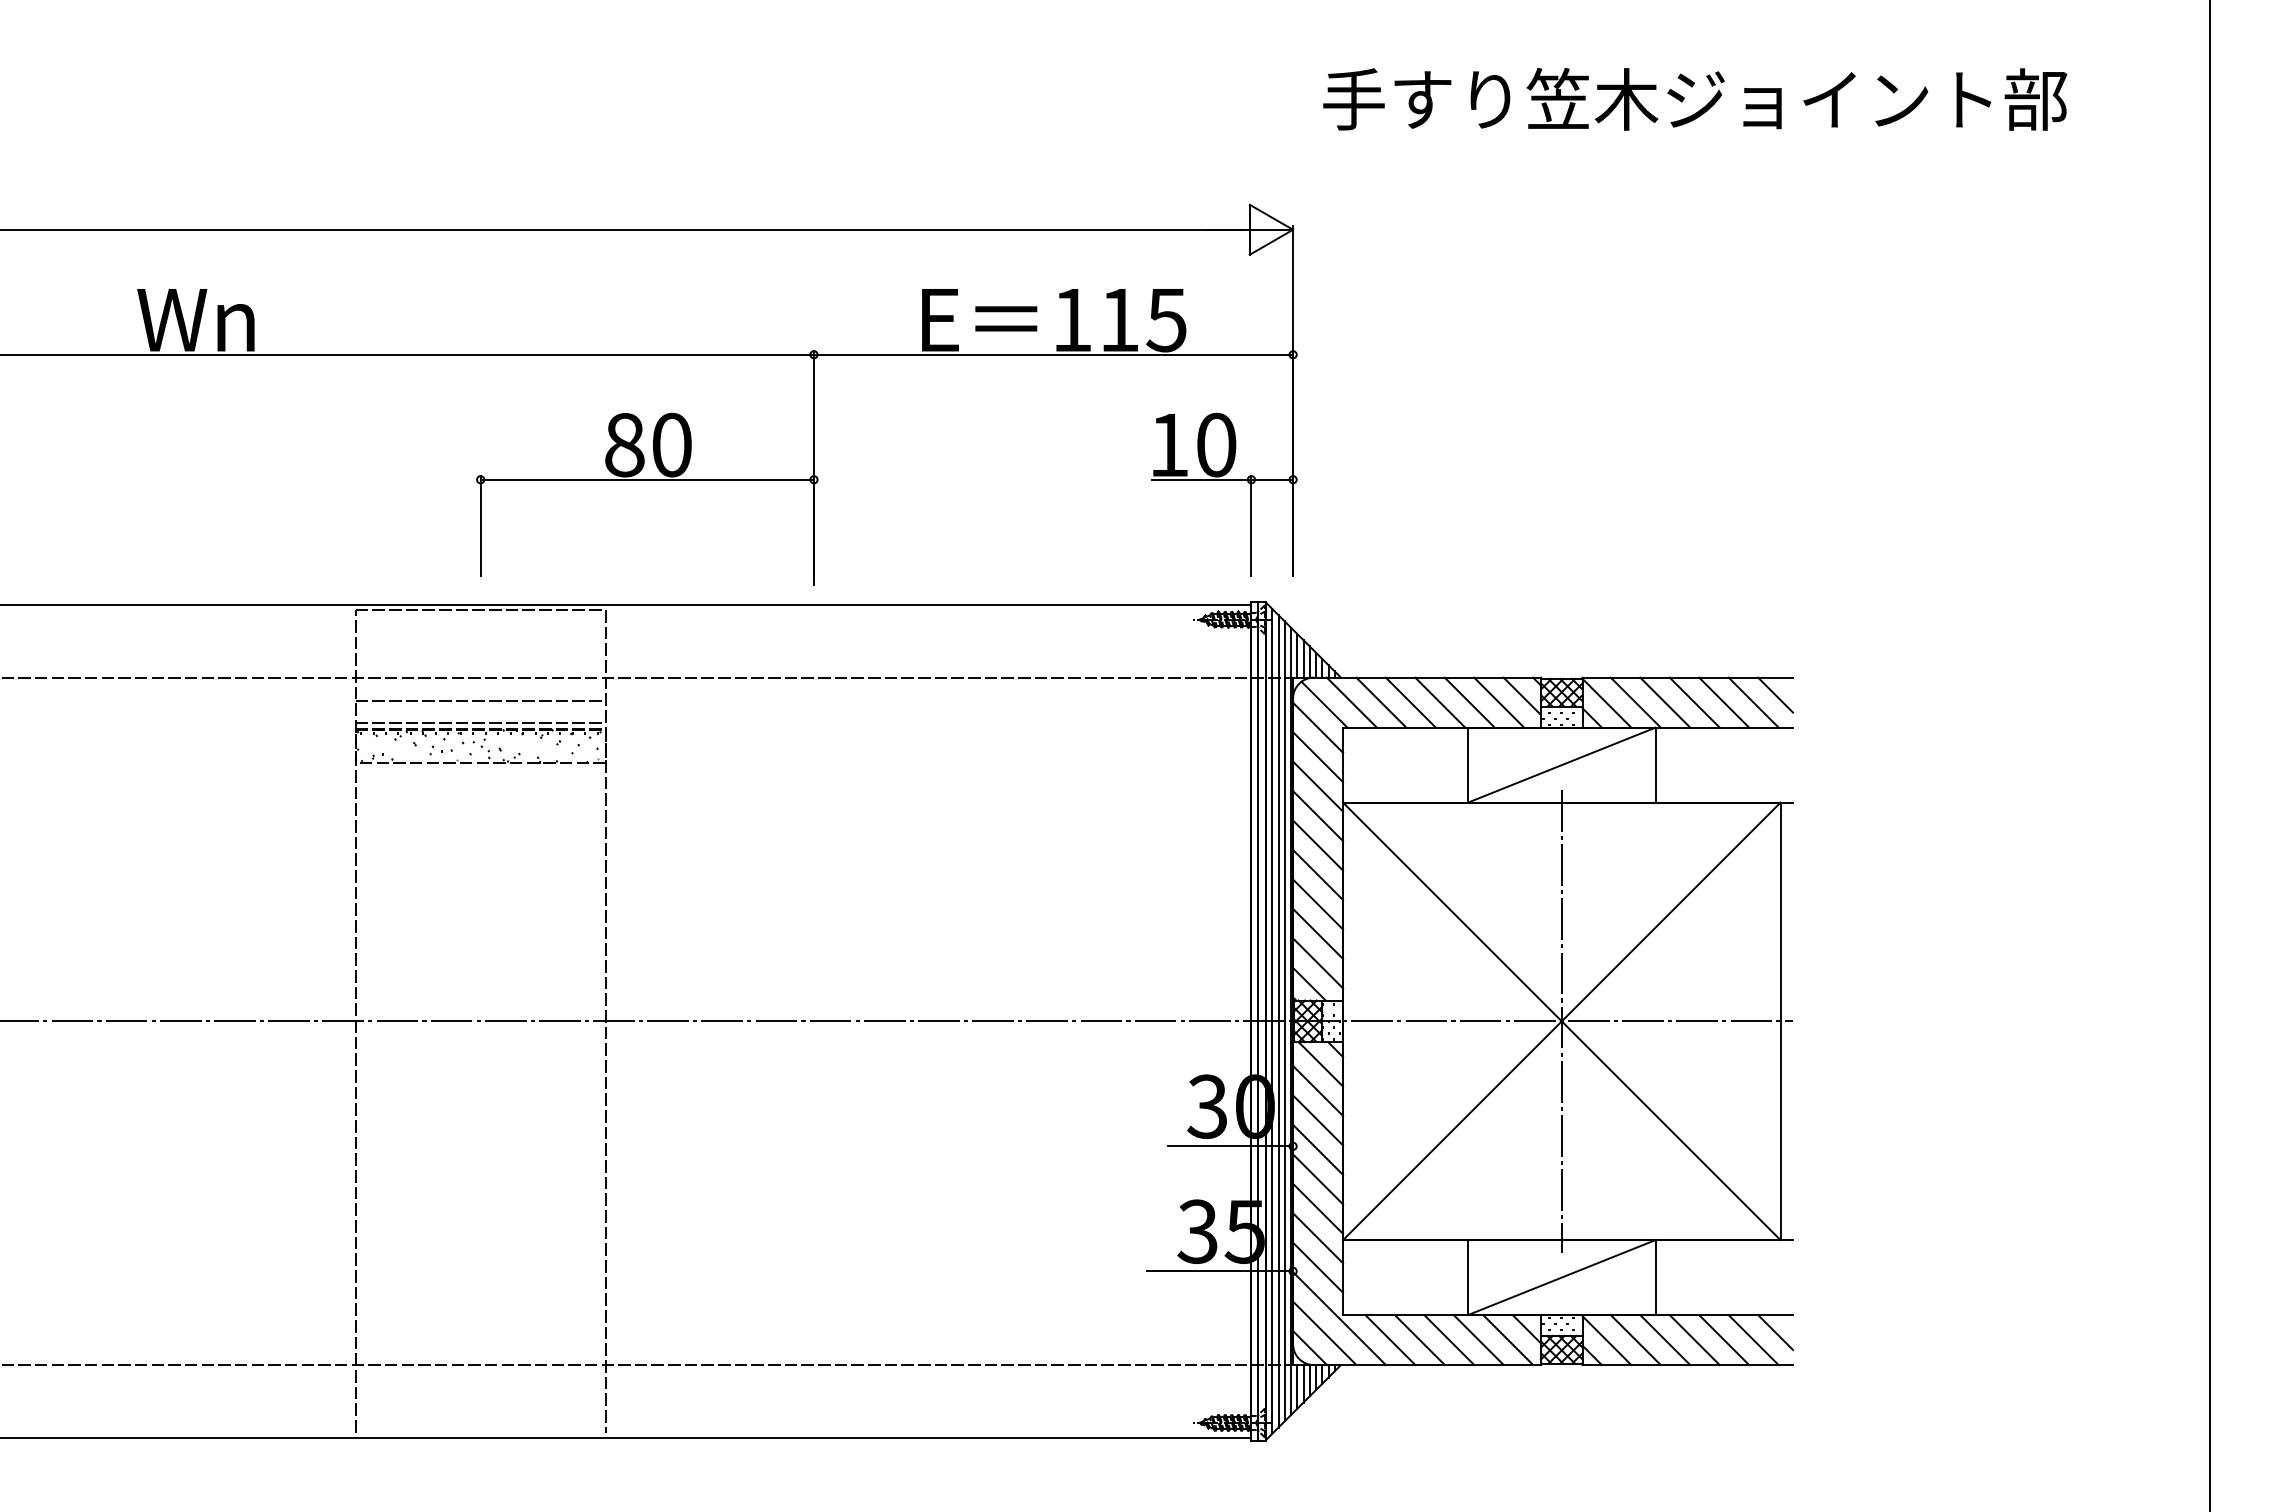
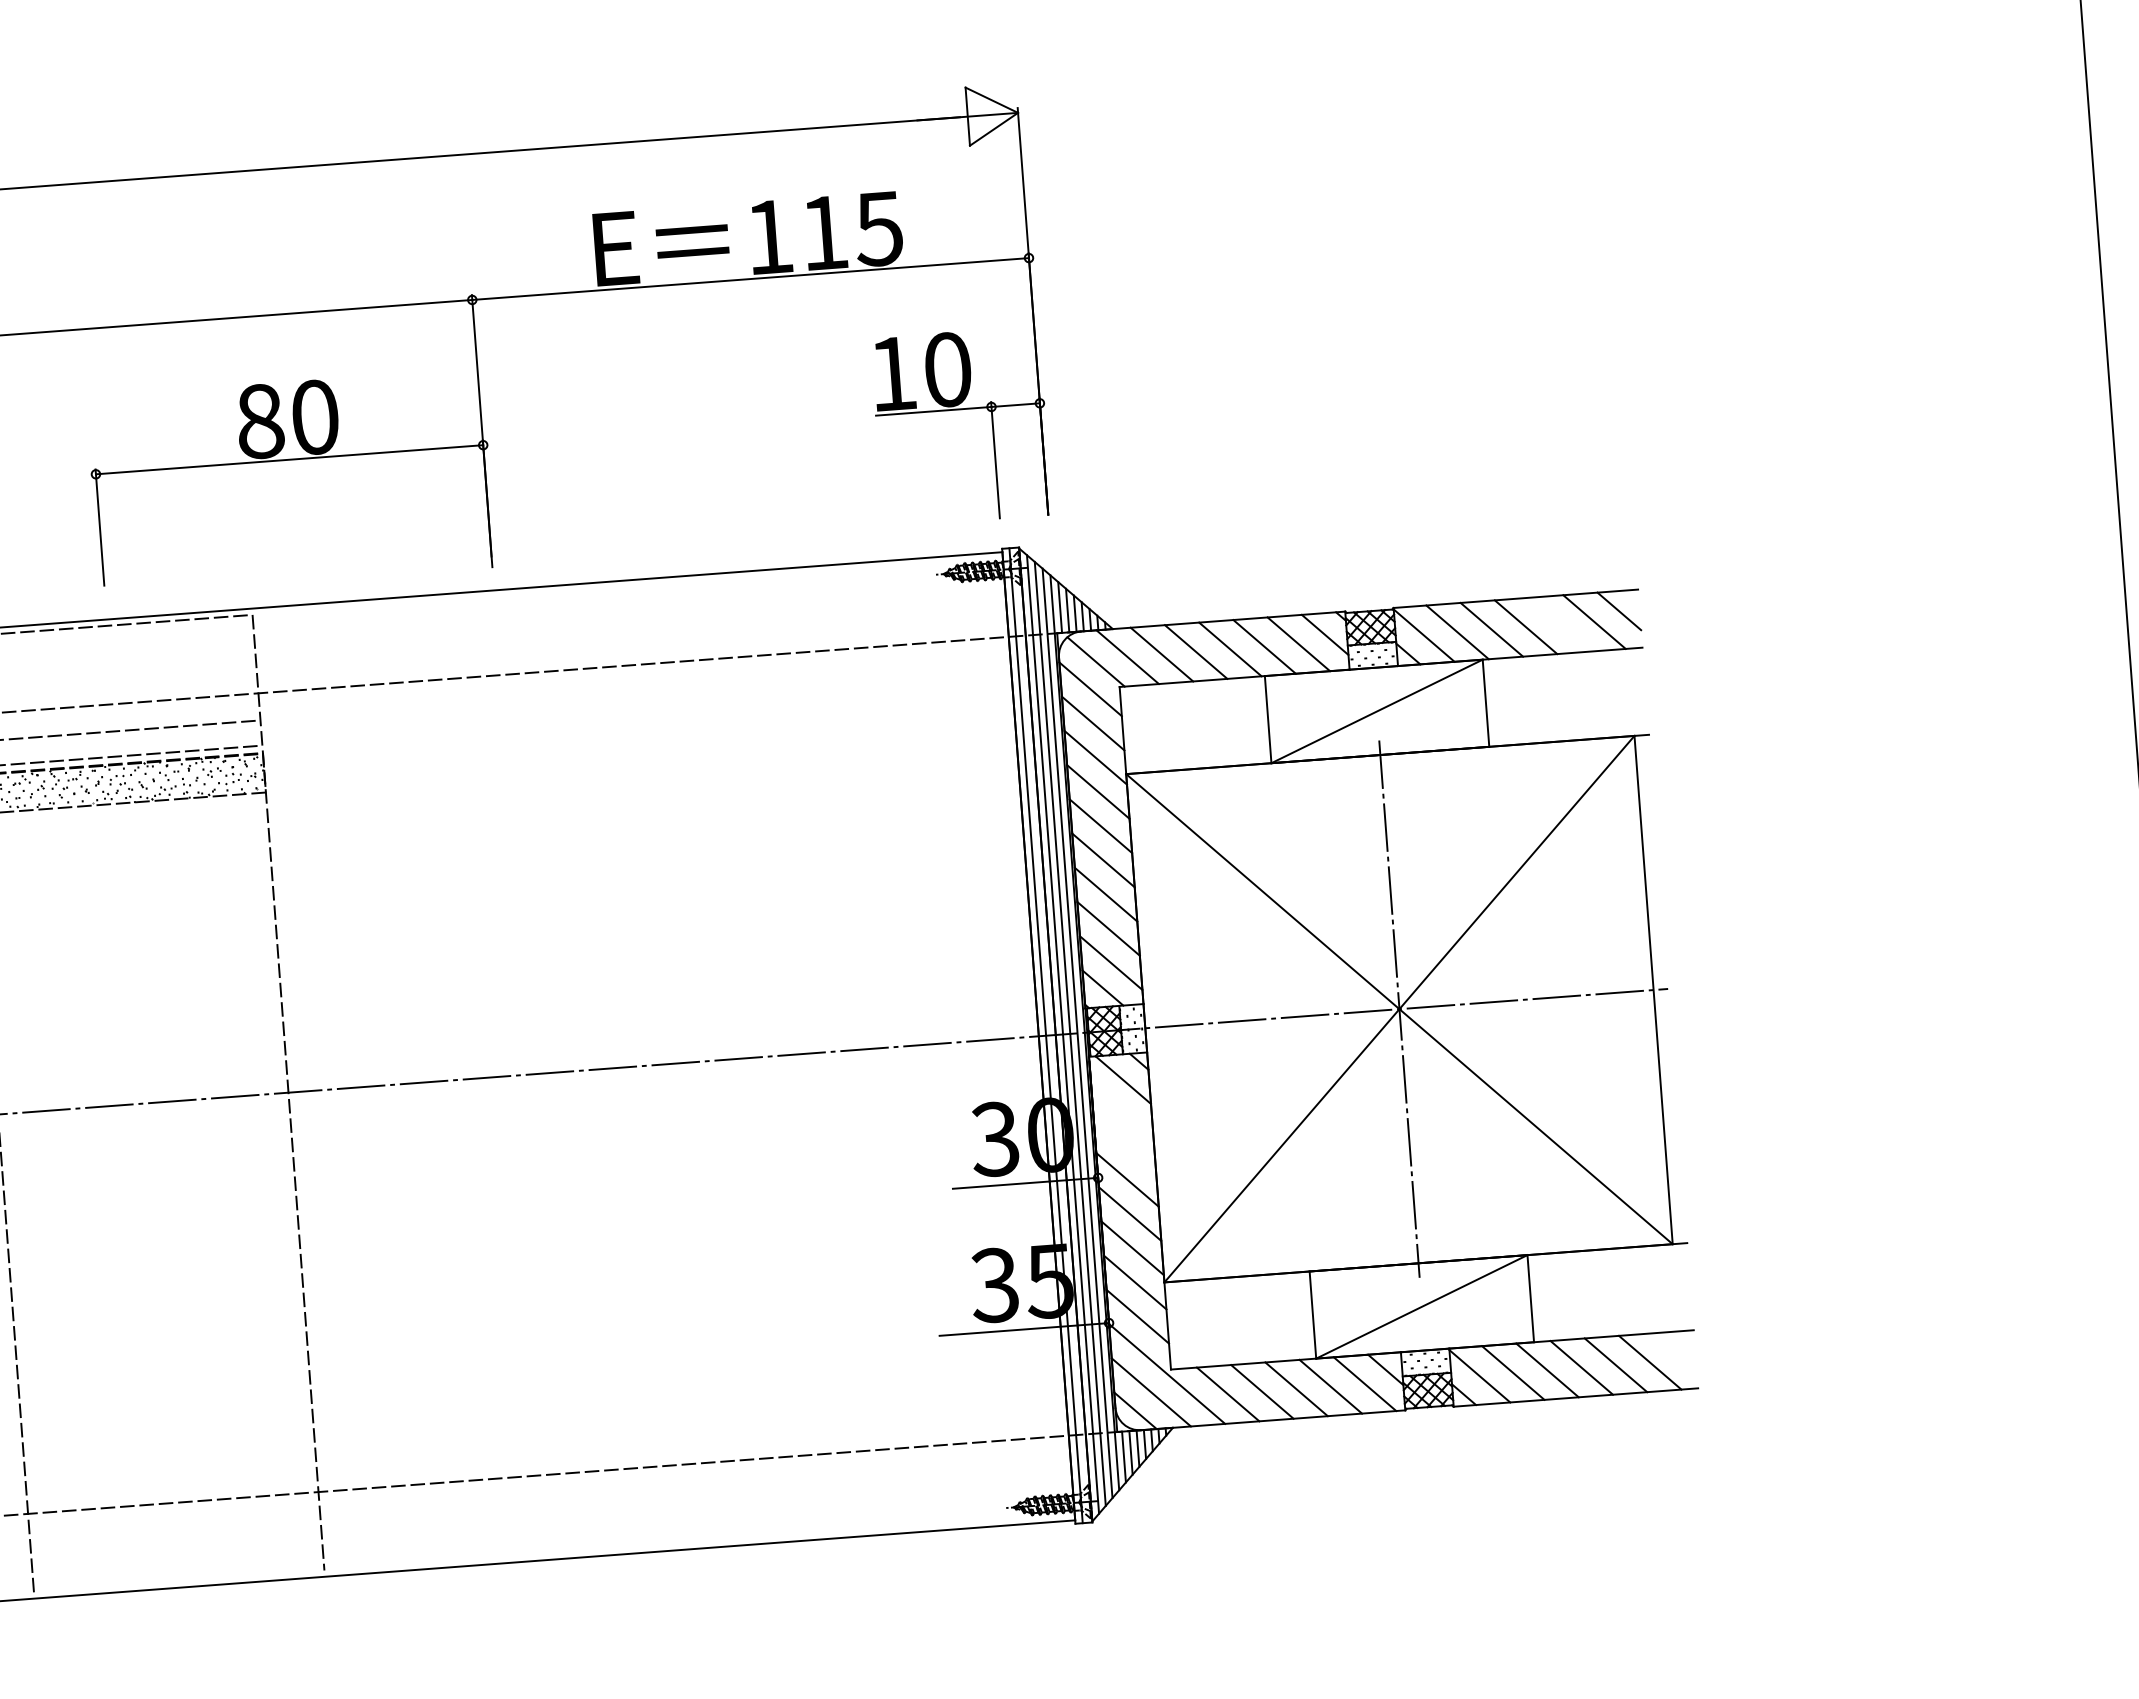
line: (1724, 702) -> (1560, 624), removed
line: (1318, 1090) -> (1122, 1110), removed
line: (1318, 1120) -> (1125, 1145), removed
line: (1775, 1332) -> (1674, 1352), removed

